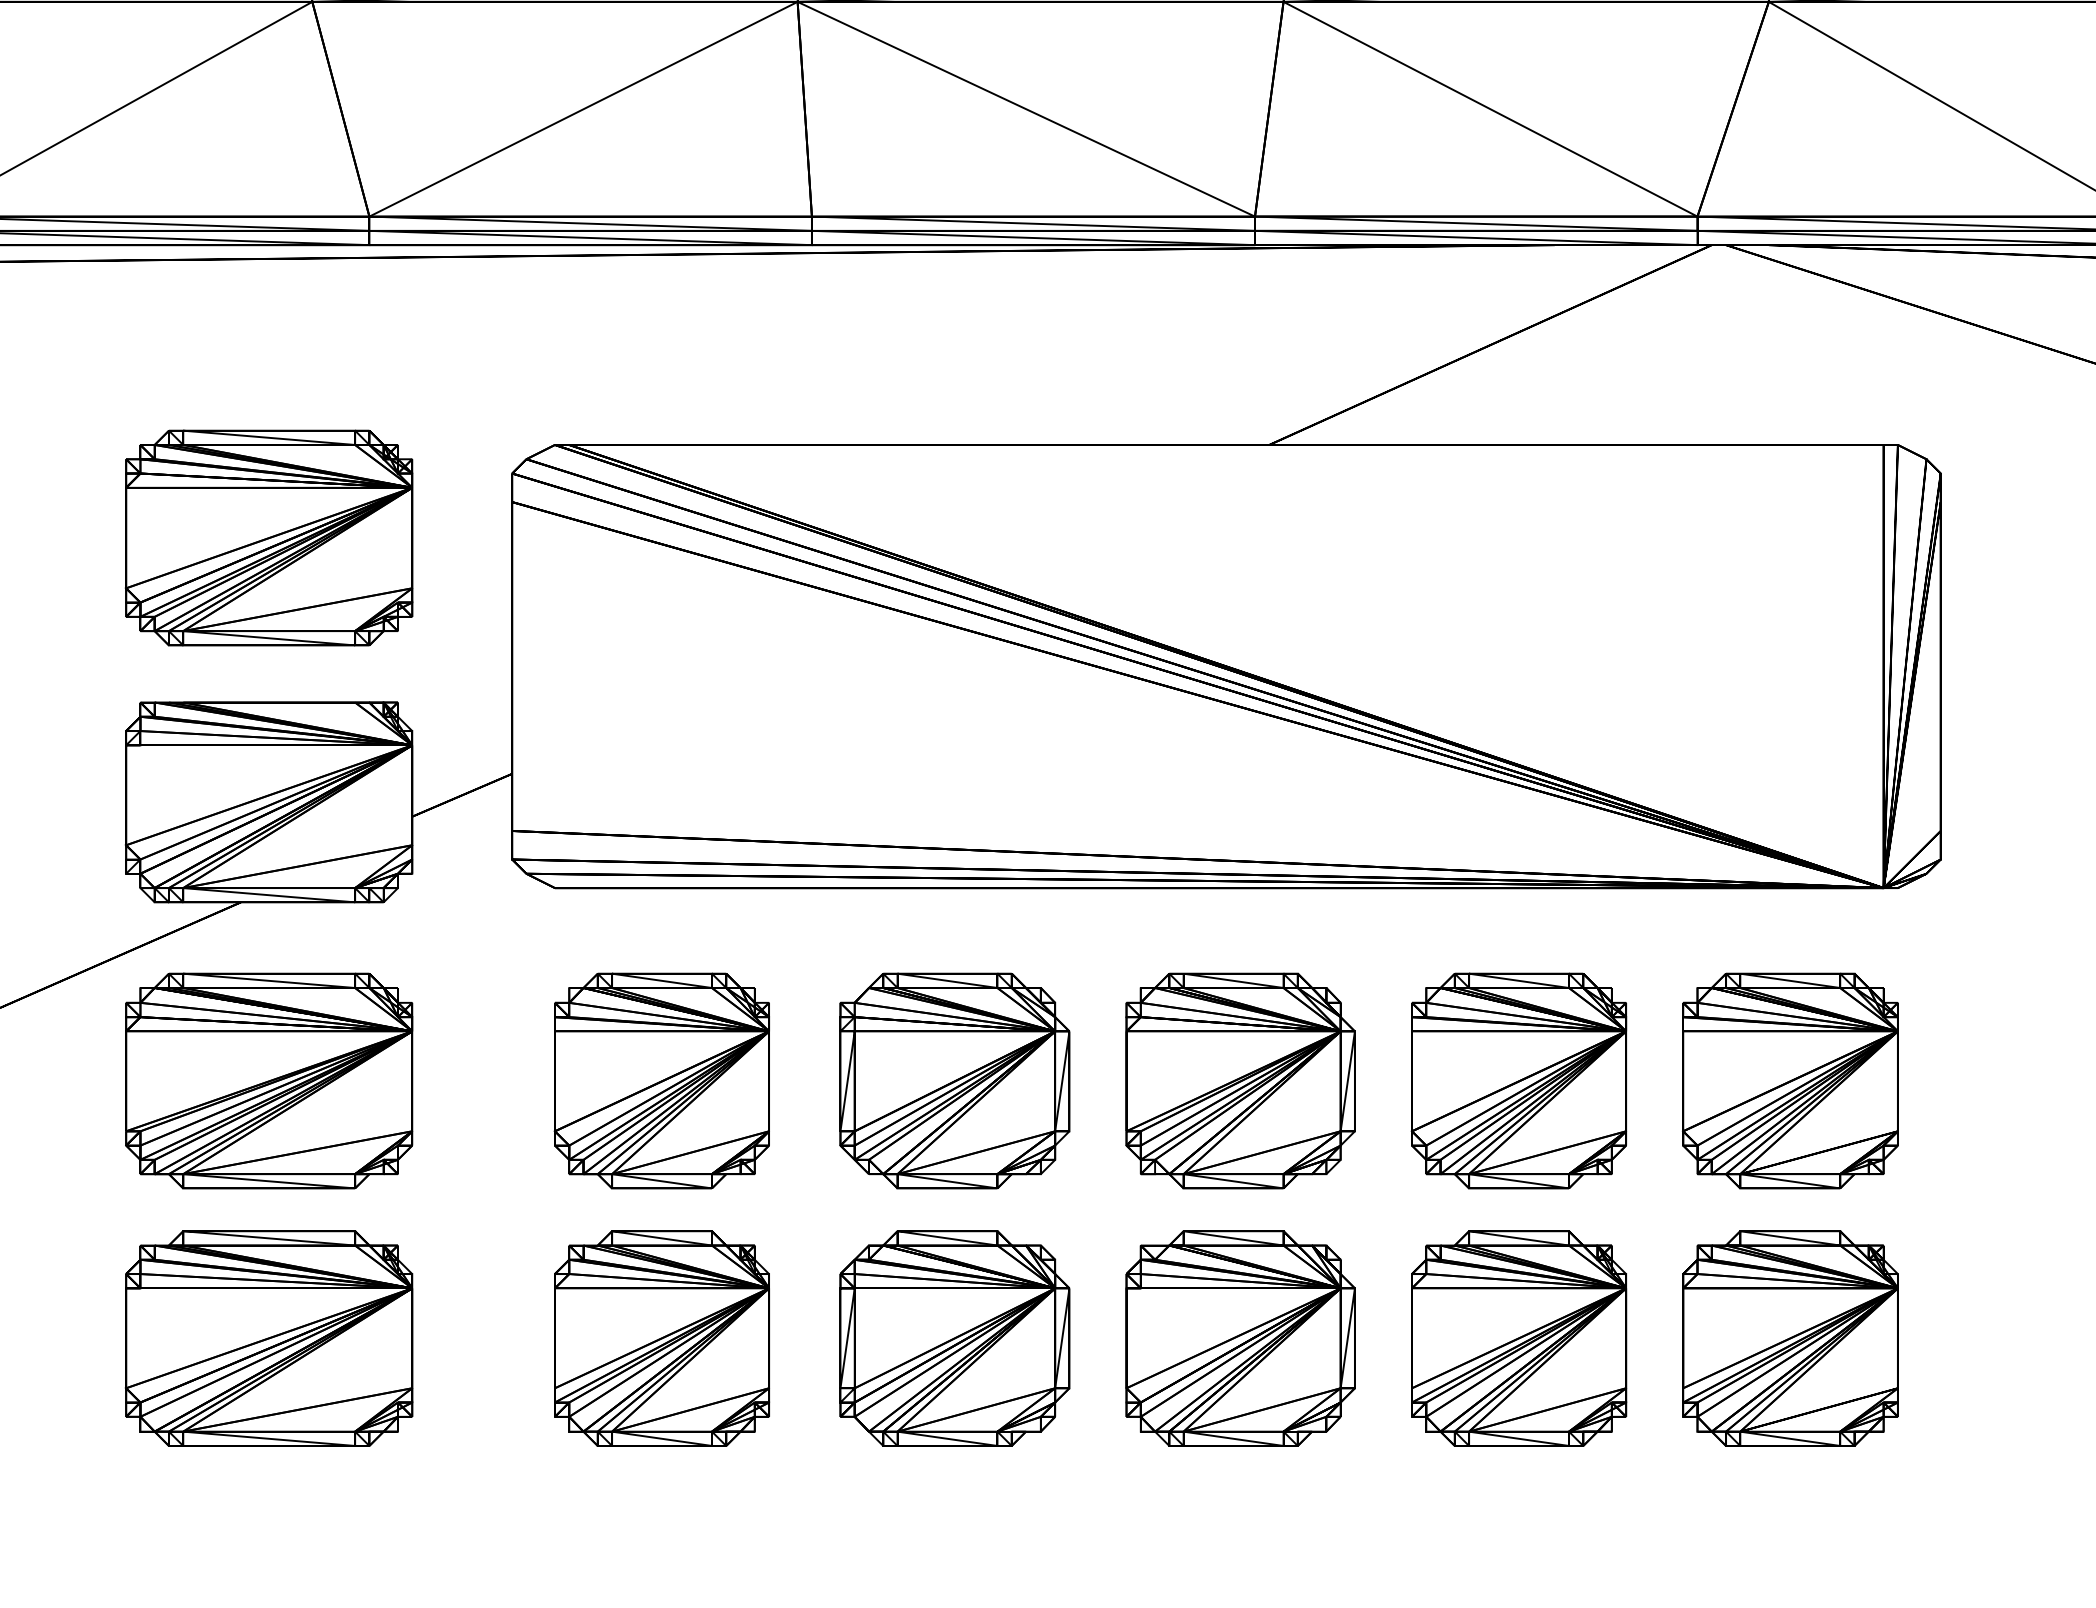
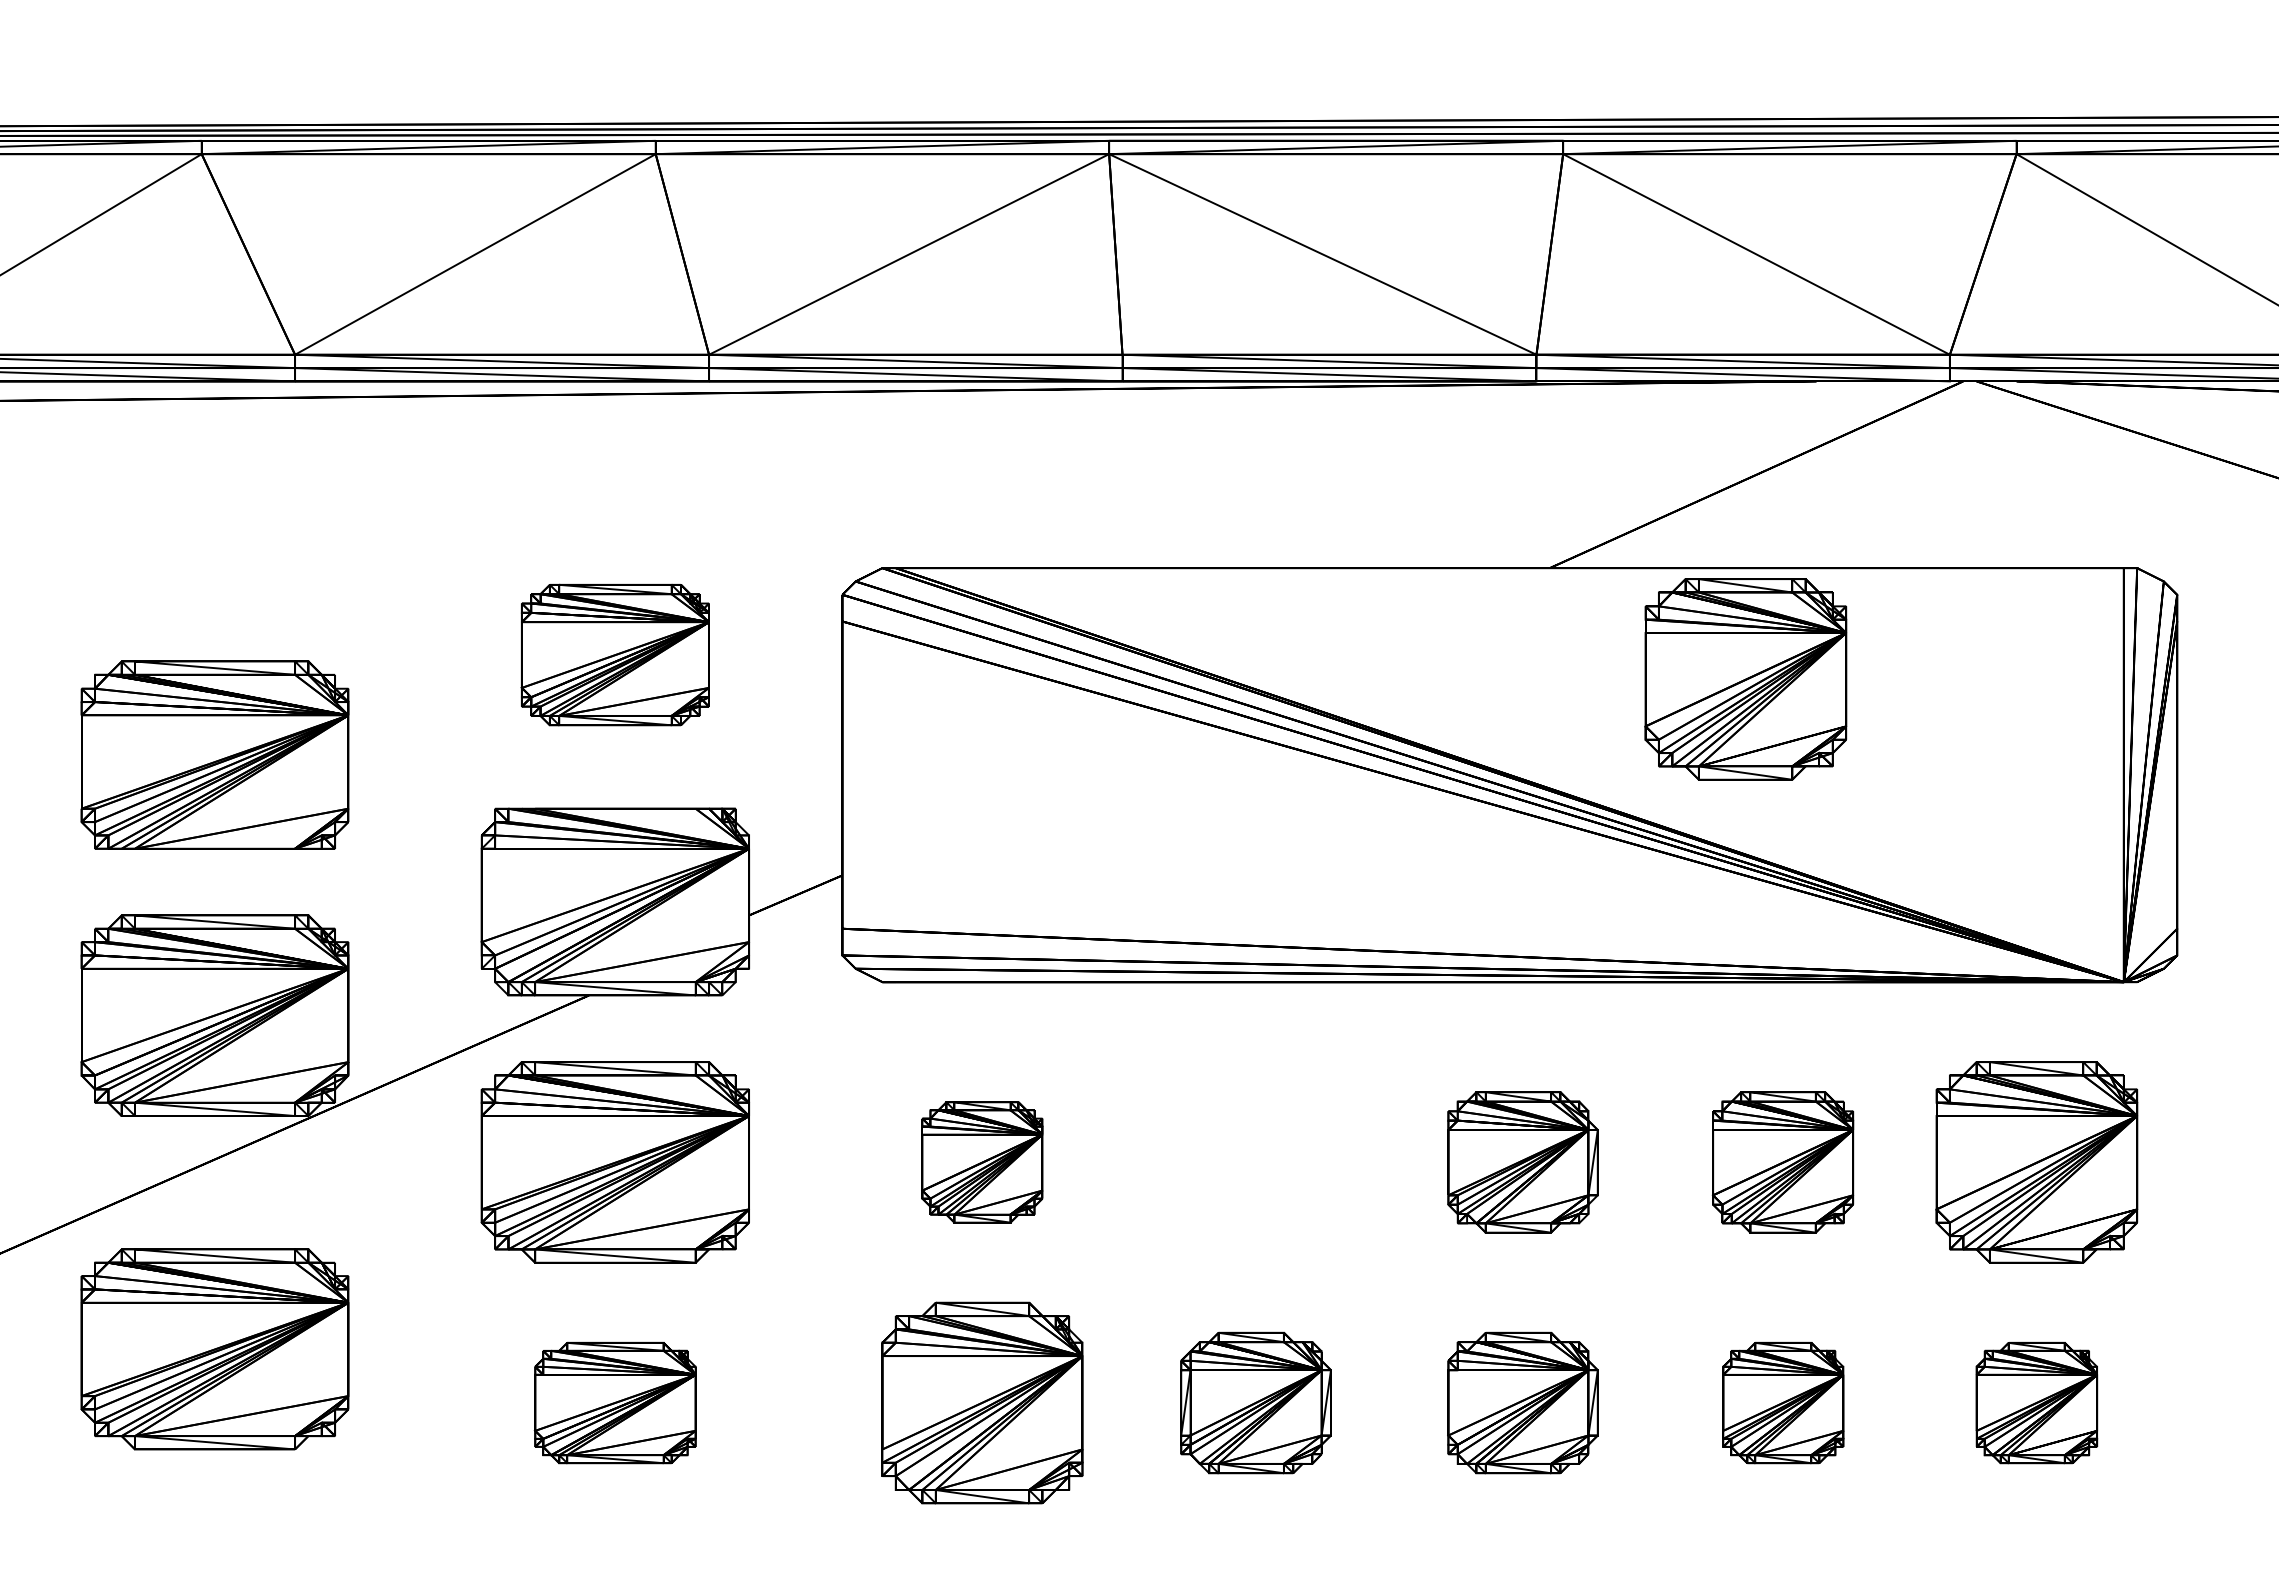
part: (269, 537) -> (615, 654), size x0.7
part: (1478, 564) -> (1745, 679), added
part: (662, 1081) -> (982, 1162), size x0.6
part: (954, 1081) -> (1255, 1162), removed
part: (1240, 1081) -> (1522, 1162), size x0.7
part: (1518, 1081) -> (1782, 1162), size x0.7
part: (269, 1338) -> (615, 1402), size x0.6
part: (954, 1338) -> (1255, 1402), size x0.7
part: (1240, 1338) -> (1522, 1402), size x0.7
part: (1519, 1338) -> (1783, 1402), size x0.6
part: (1790, 1338) -> (2036, 1402), size x0.6

